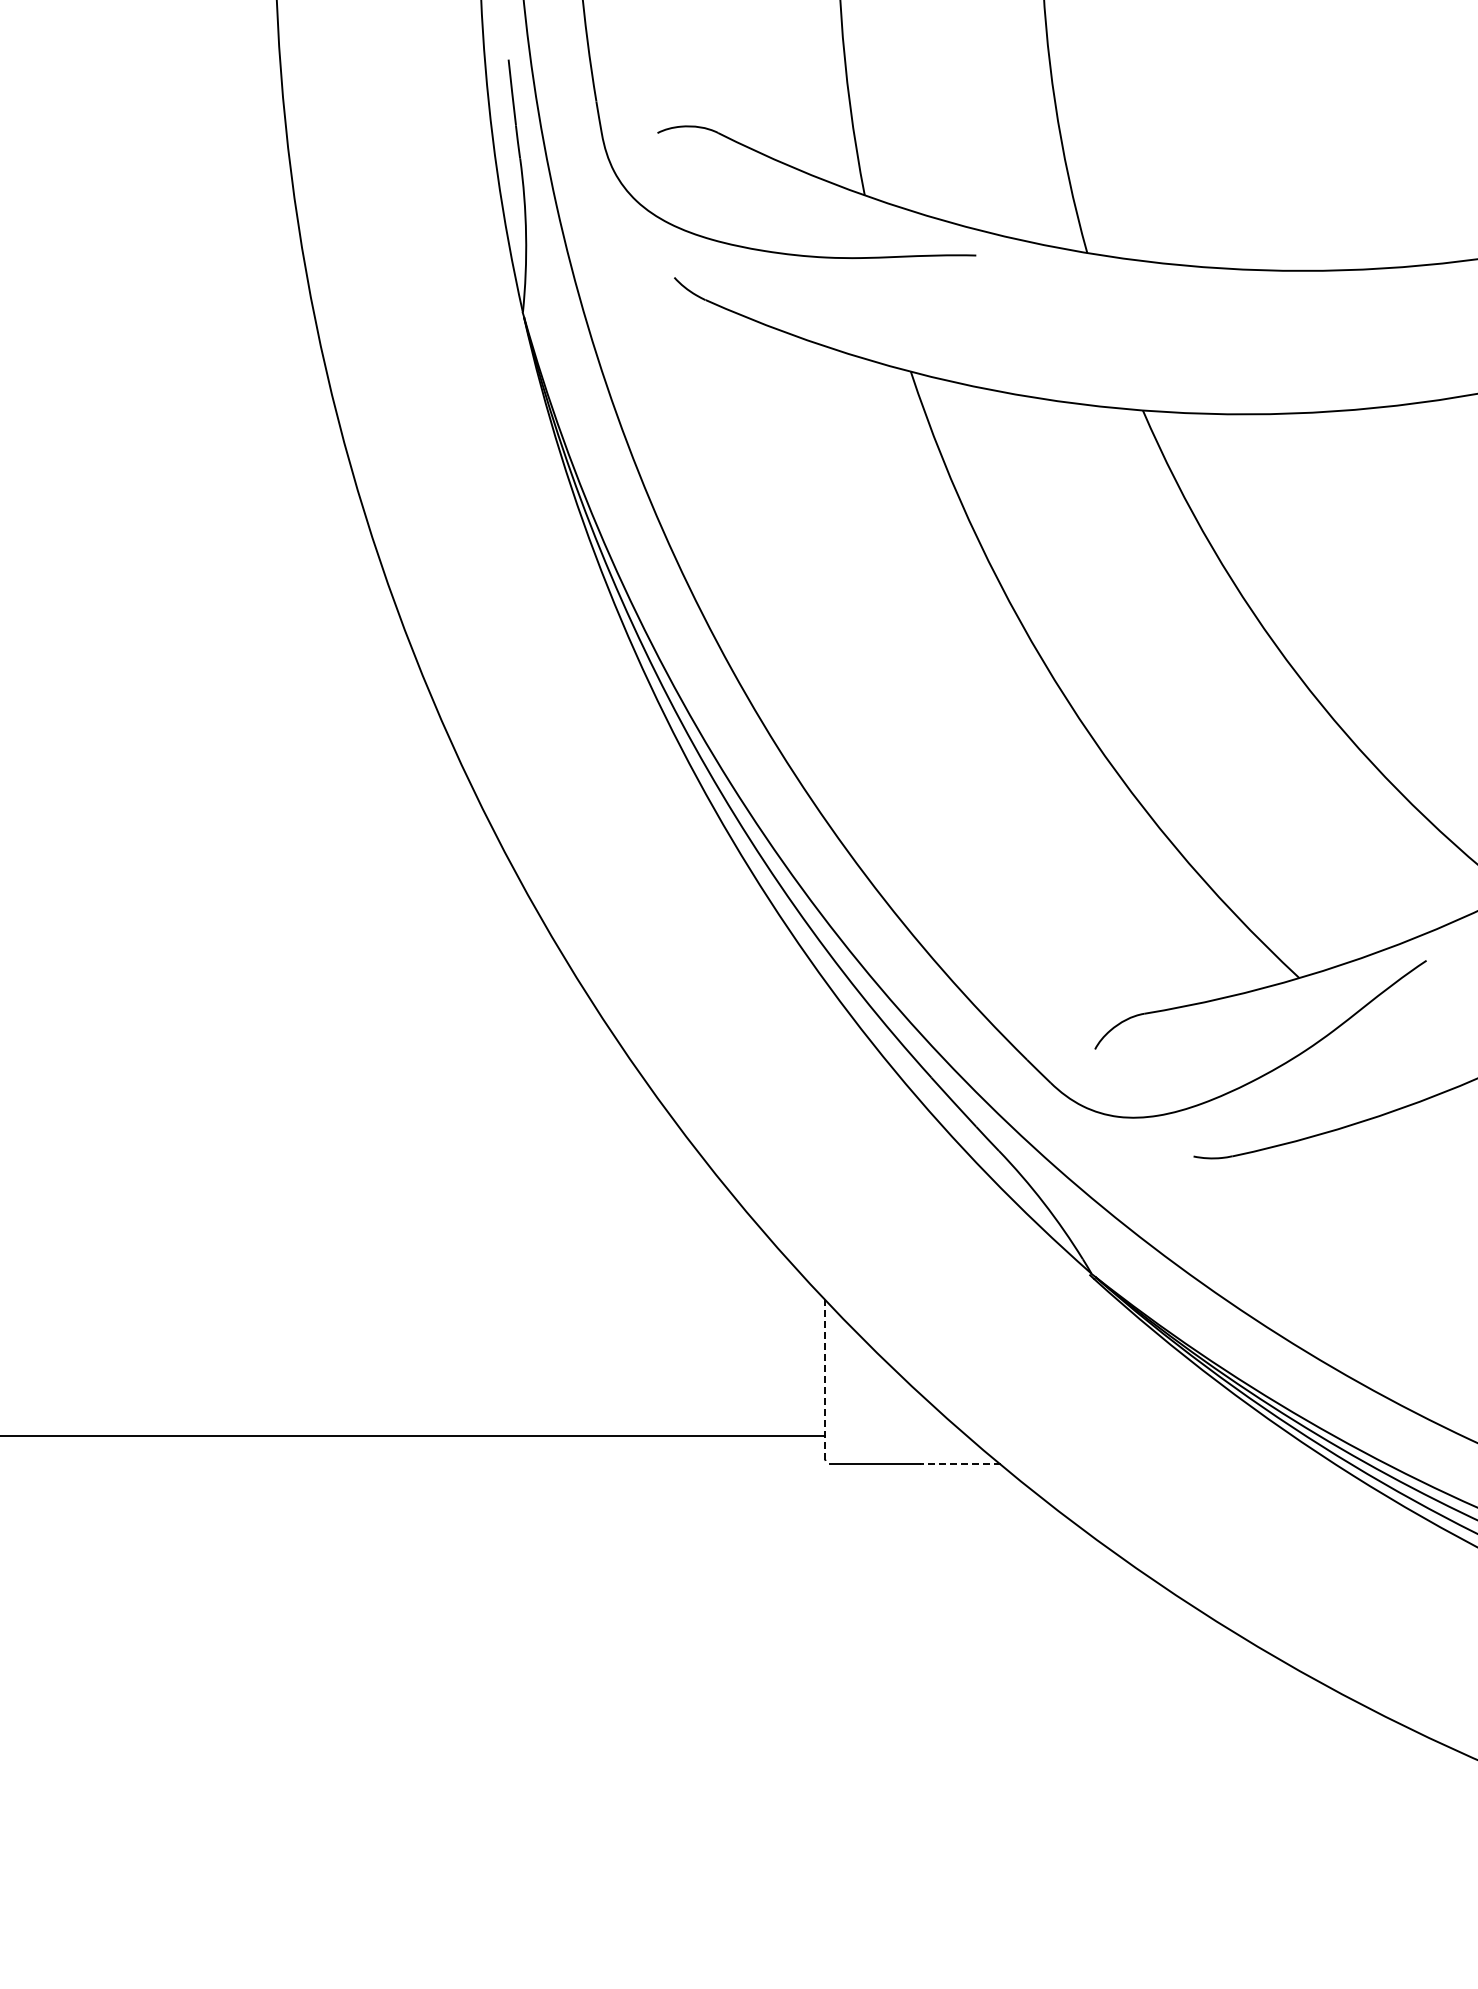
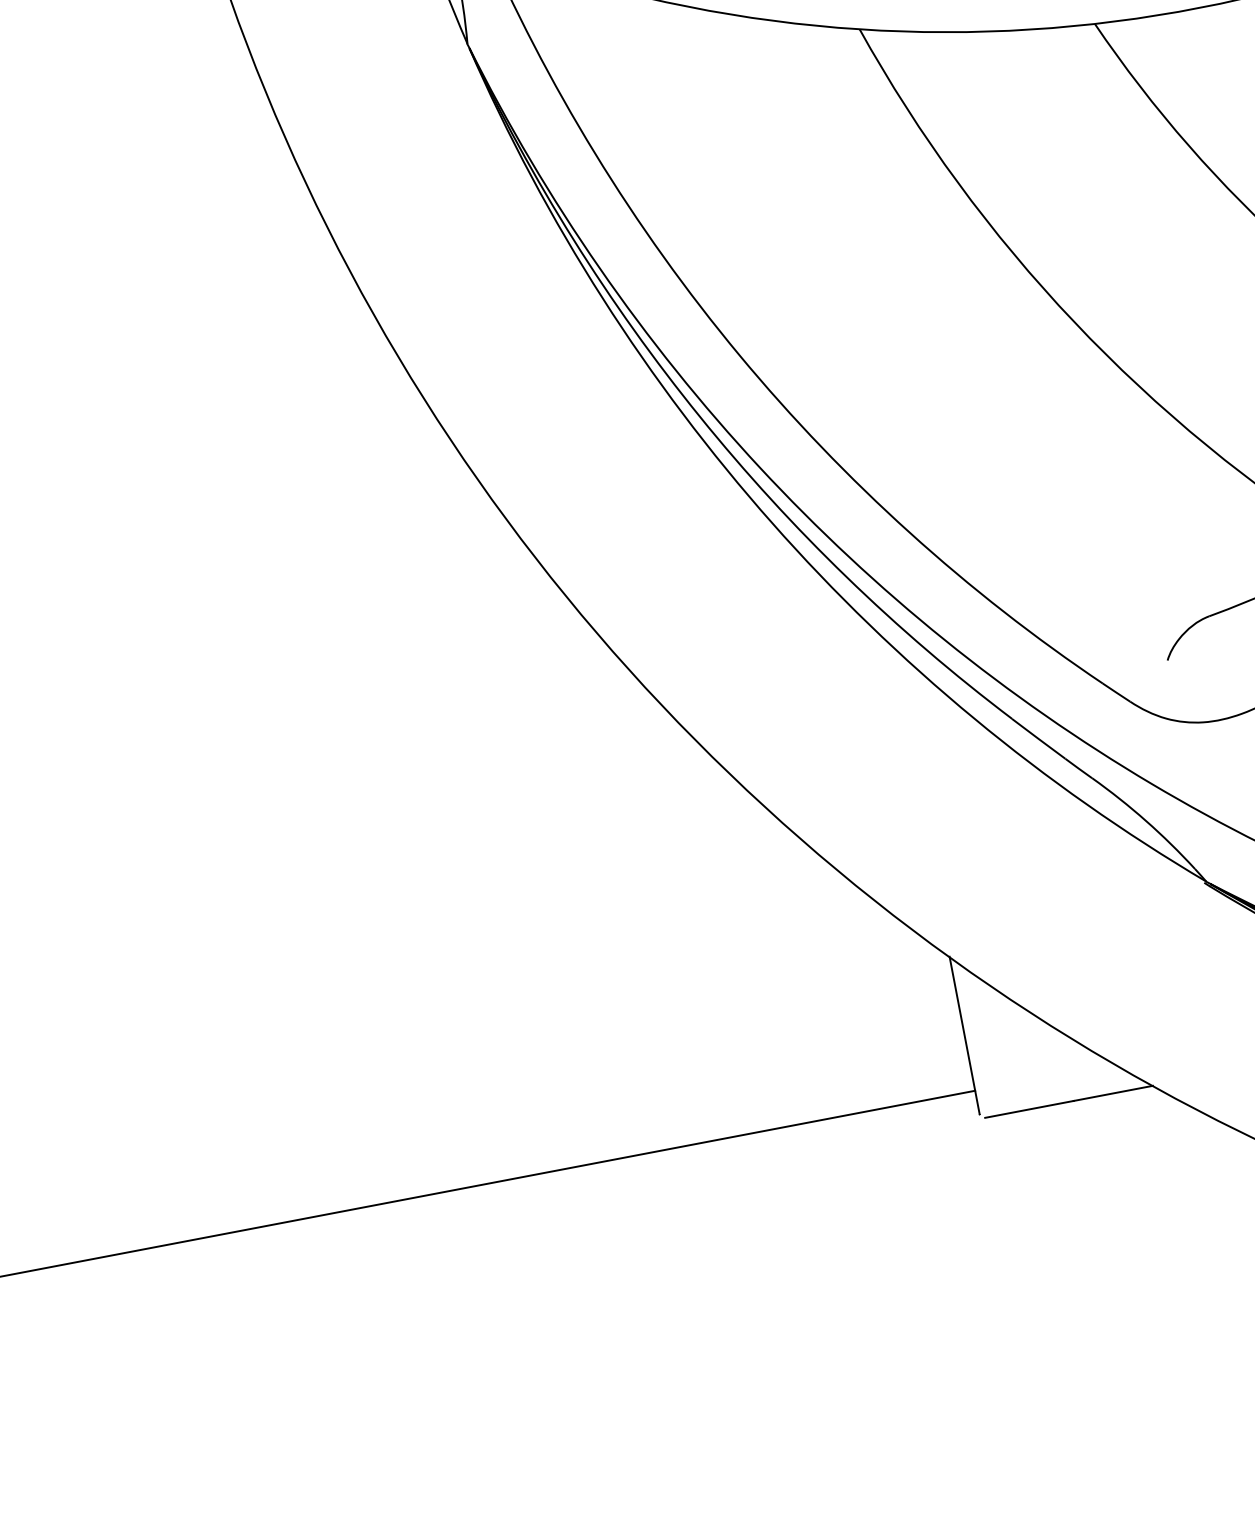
line: (825, 1379) -> (964, 1035), dashed -> solid
line: (960, 1464) -> (1113, 1093), dashed -> solid

